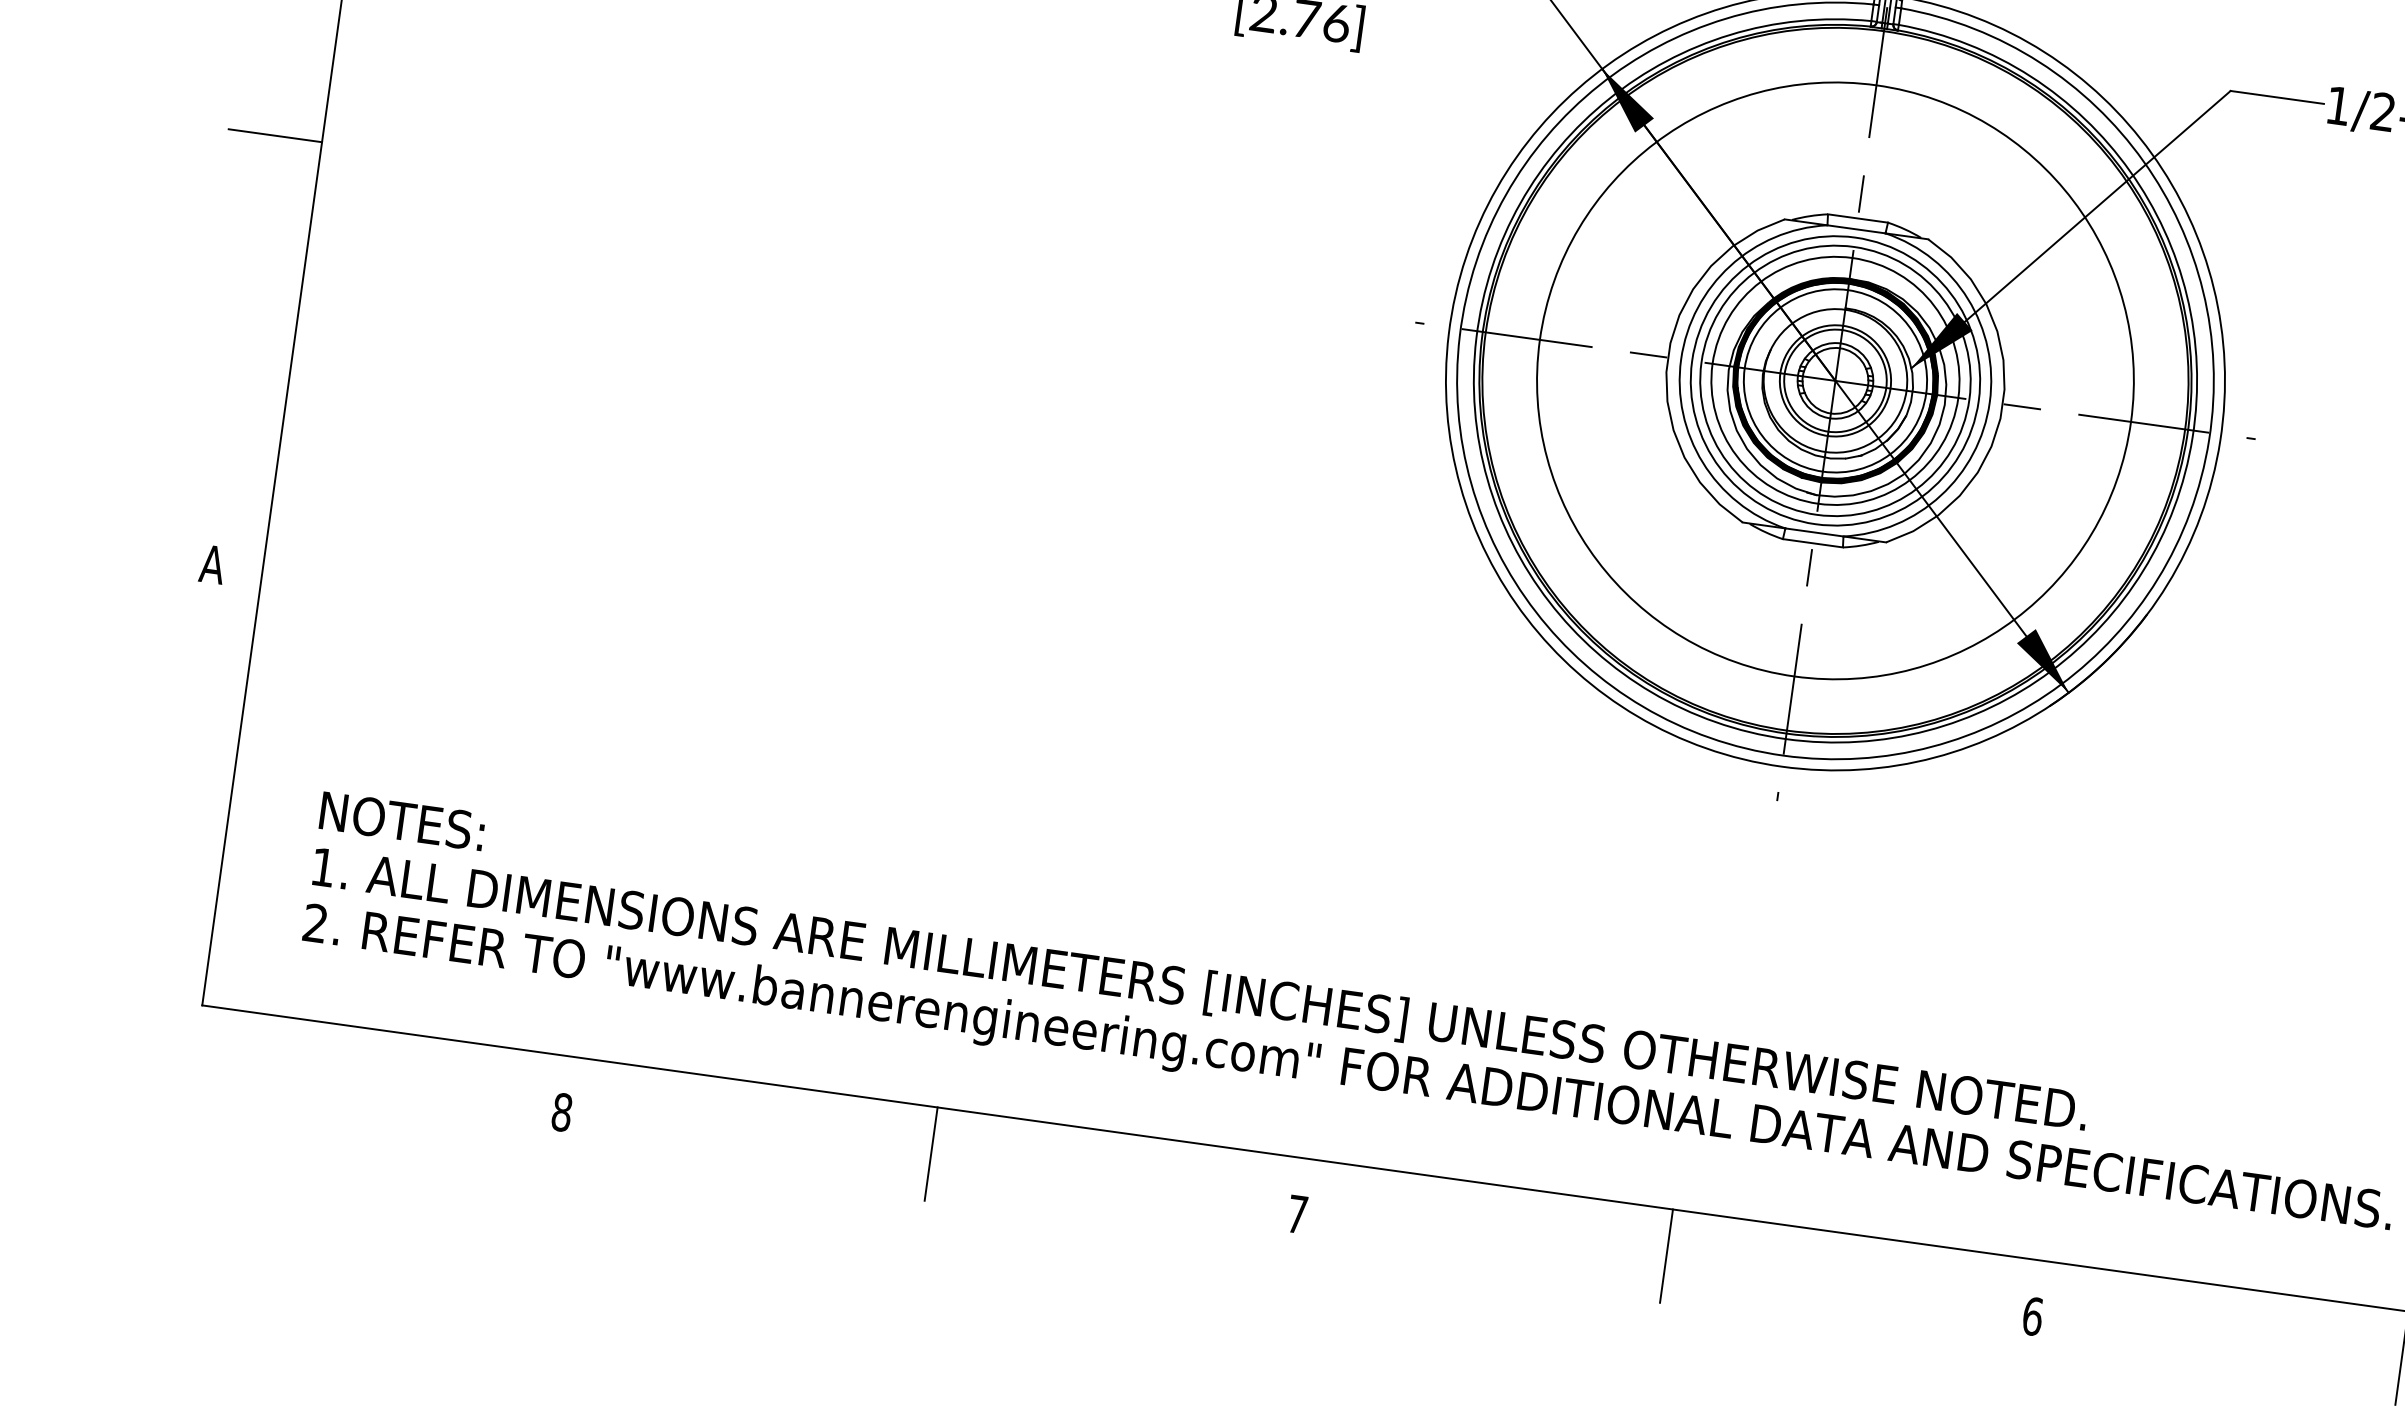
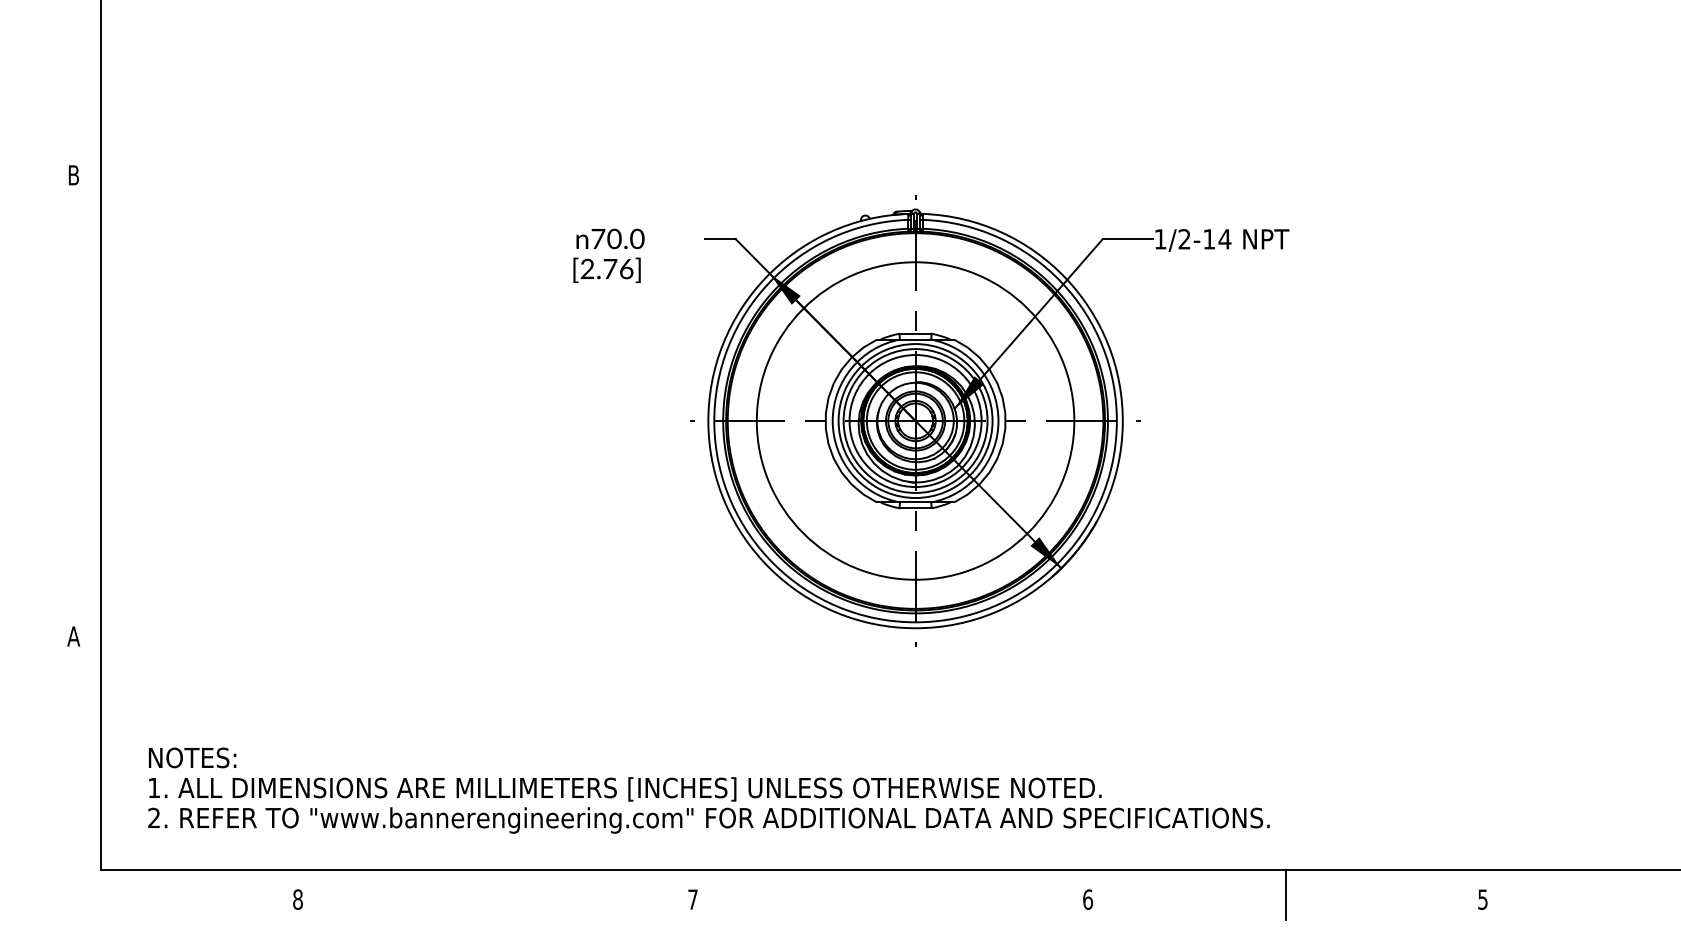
line: (275, 134) -> (75, 405), removed
line: (931, 1153) -> (495, 894), removed
line: (1666, 1255) -> (890, 894), removed

